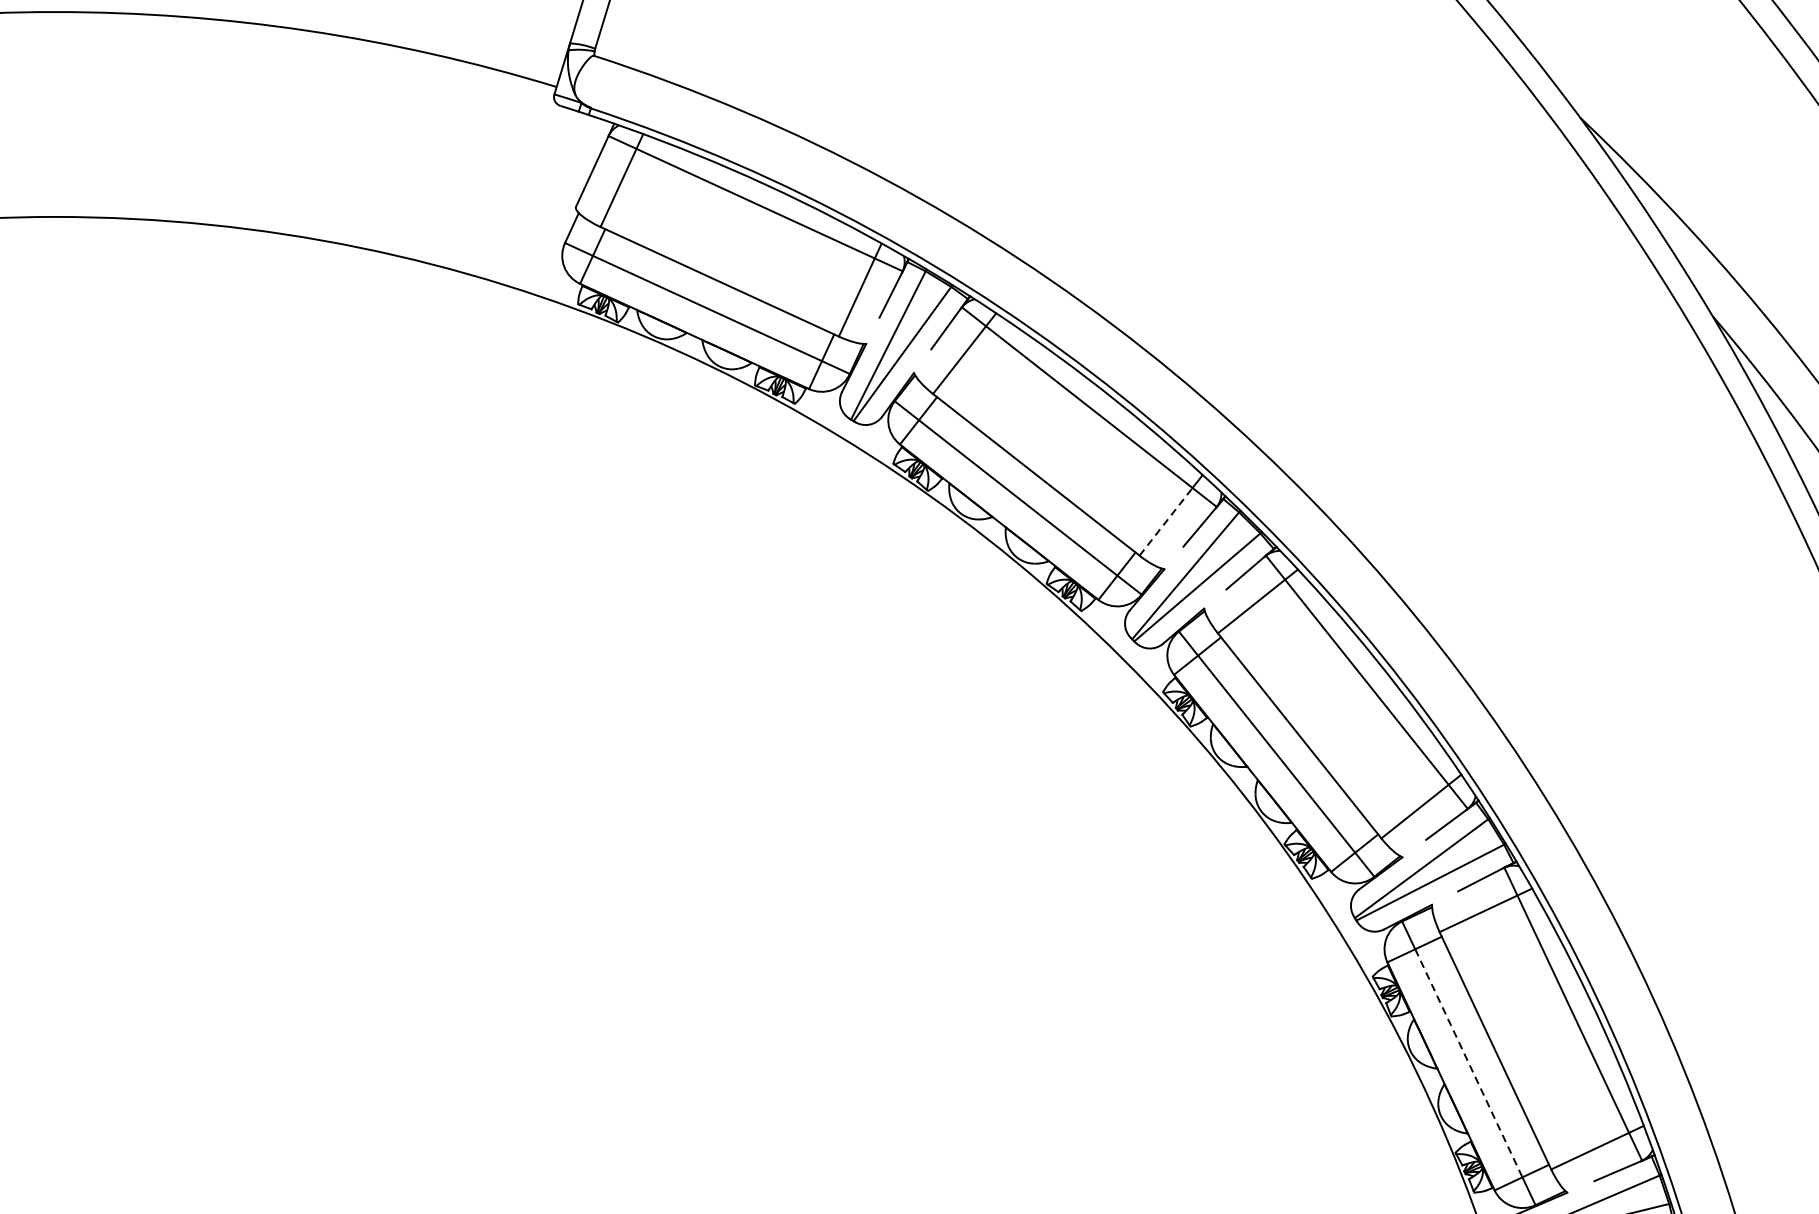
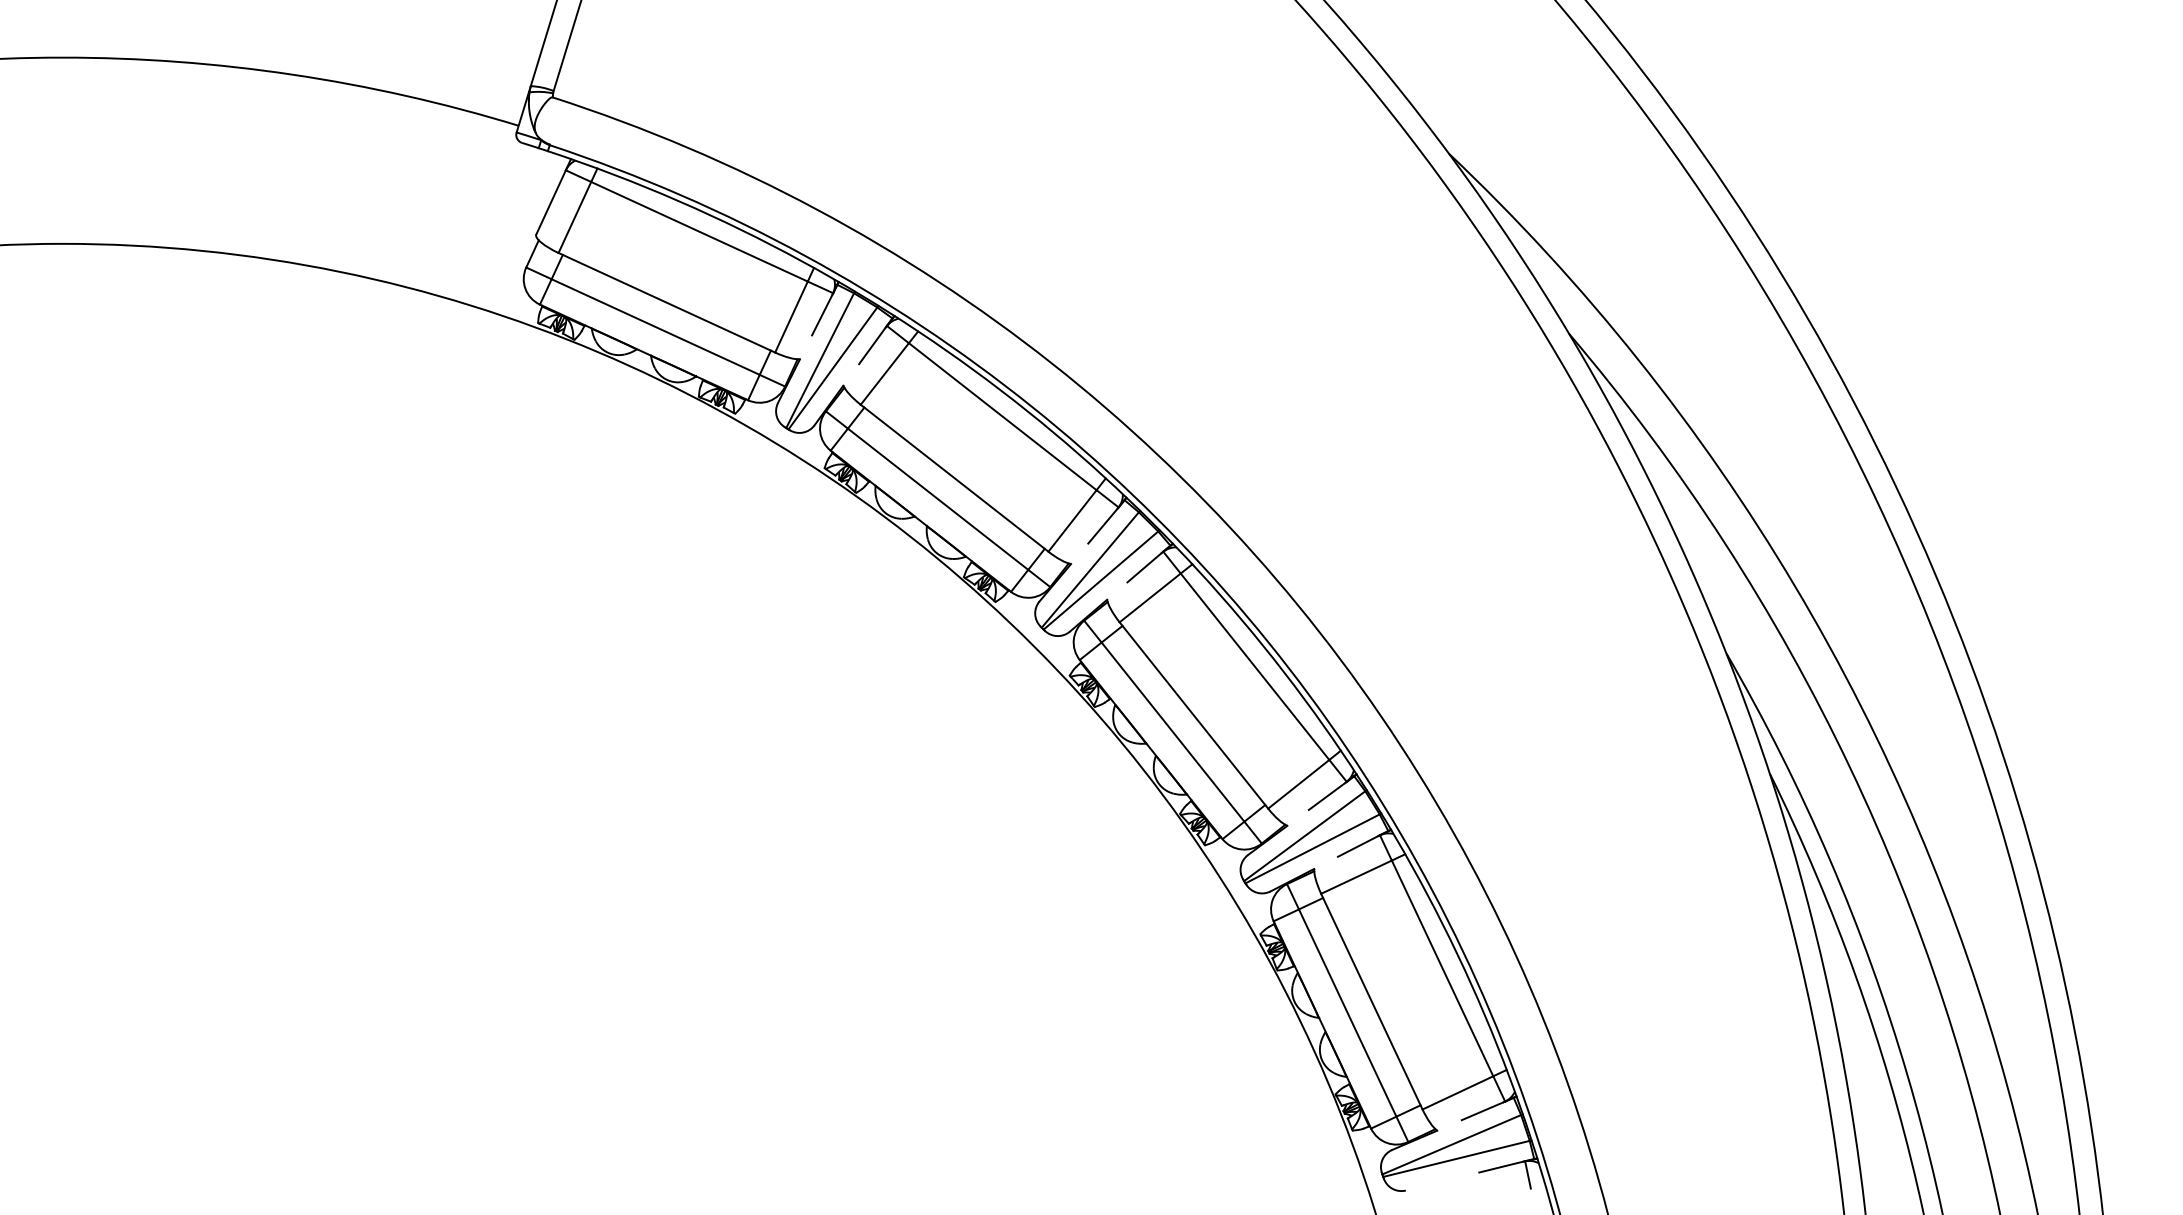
line: (1166, 521) -> (1072, 520), dashed -> solid
line: (1468, 1063) -> (1347, 1013), dashed -> solid

